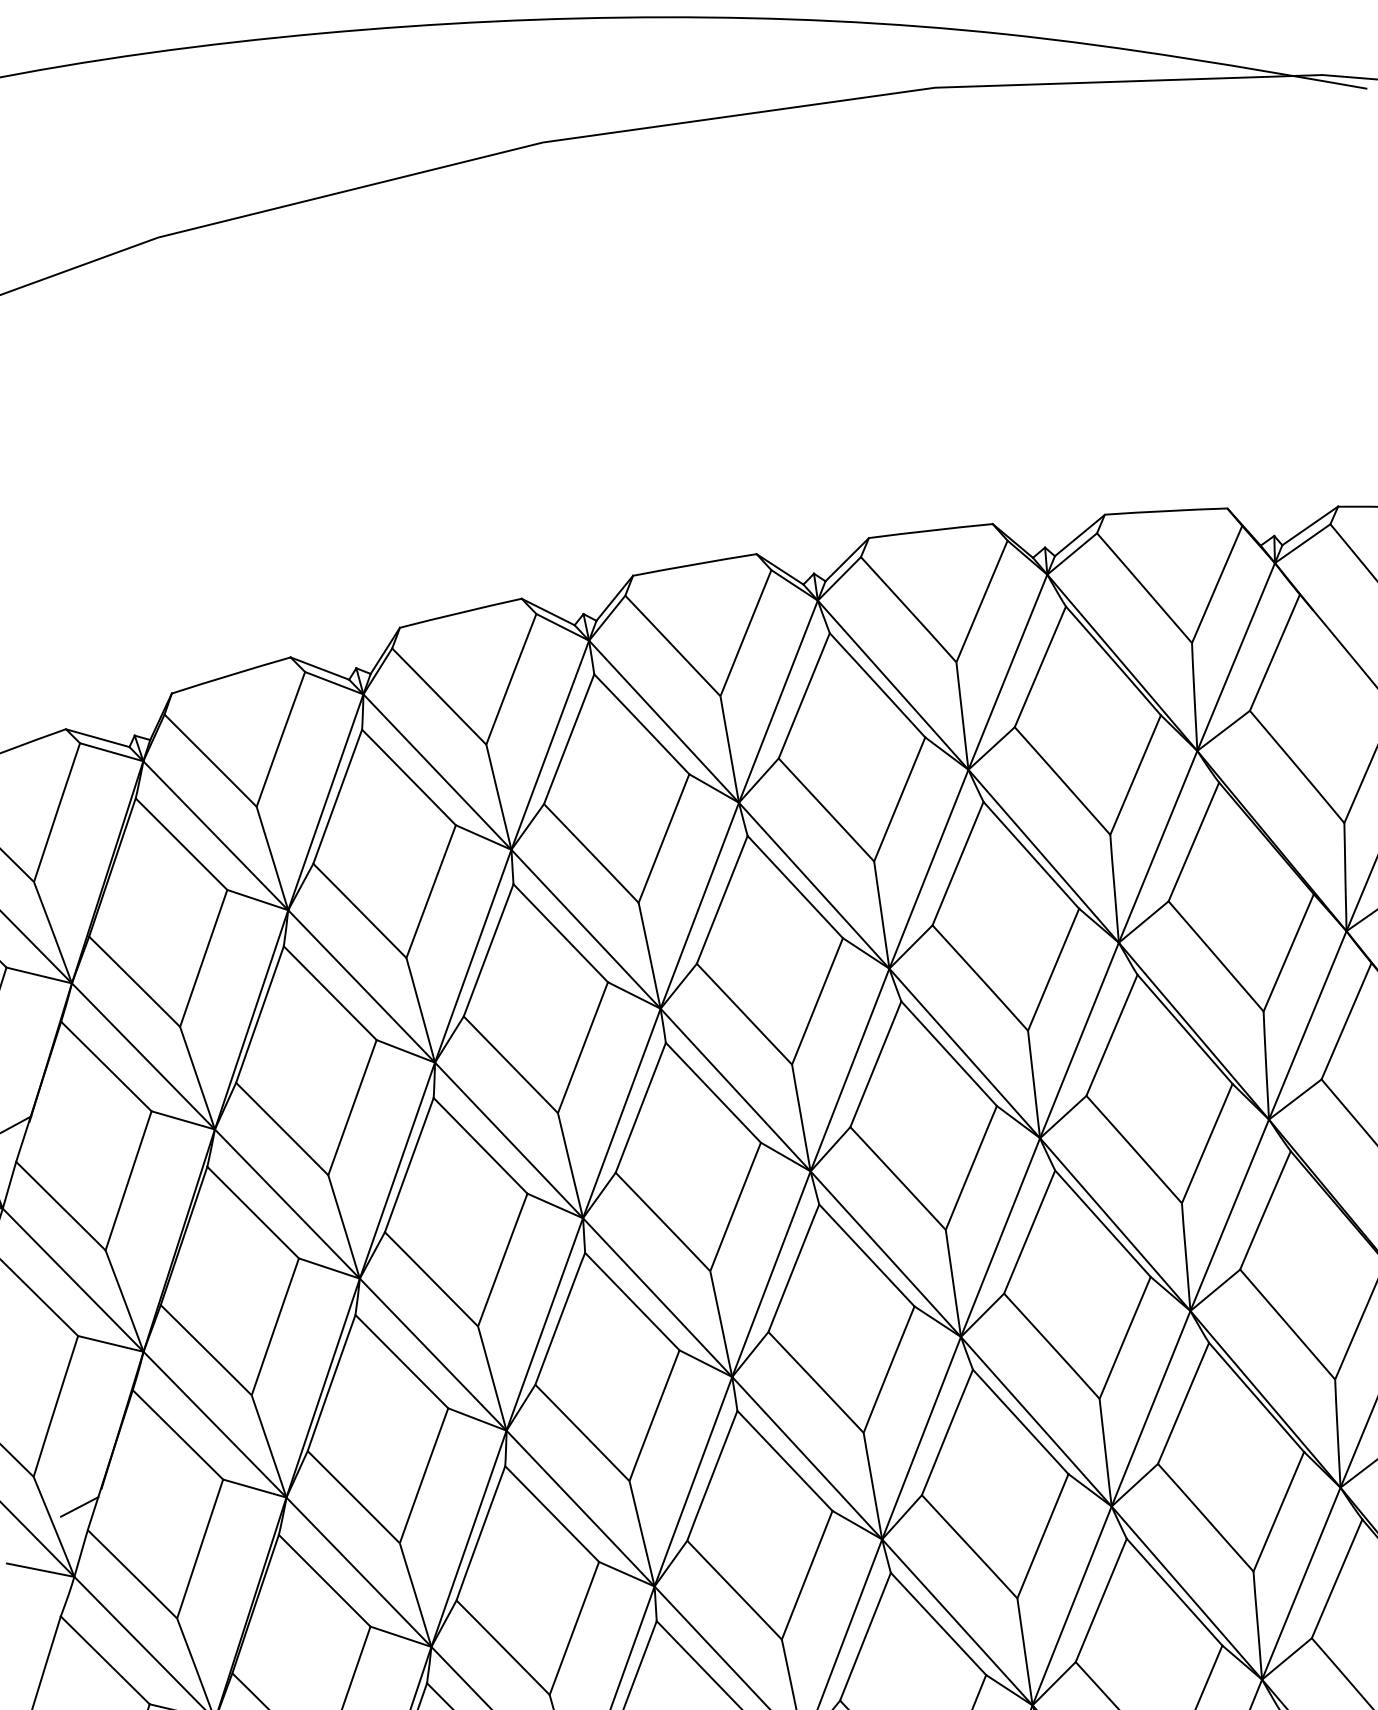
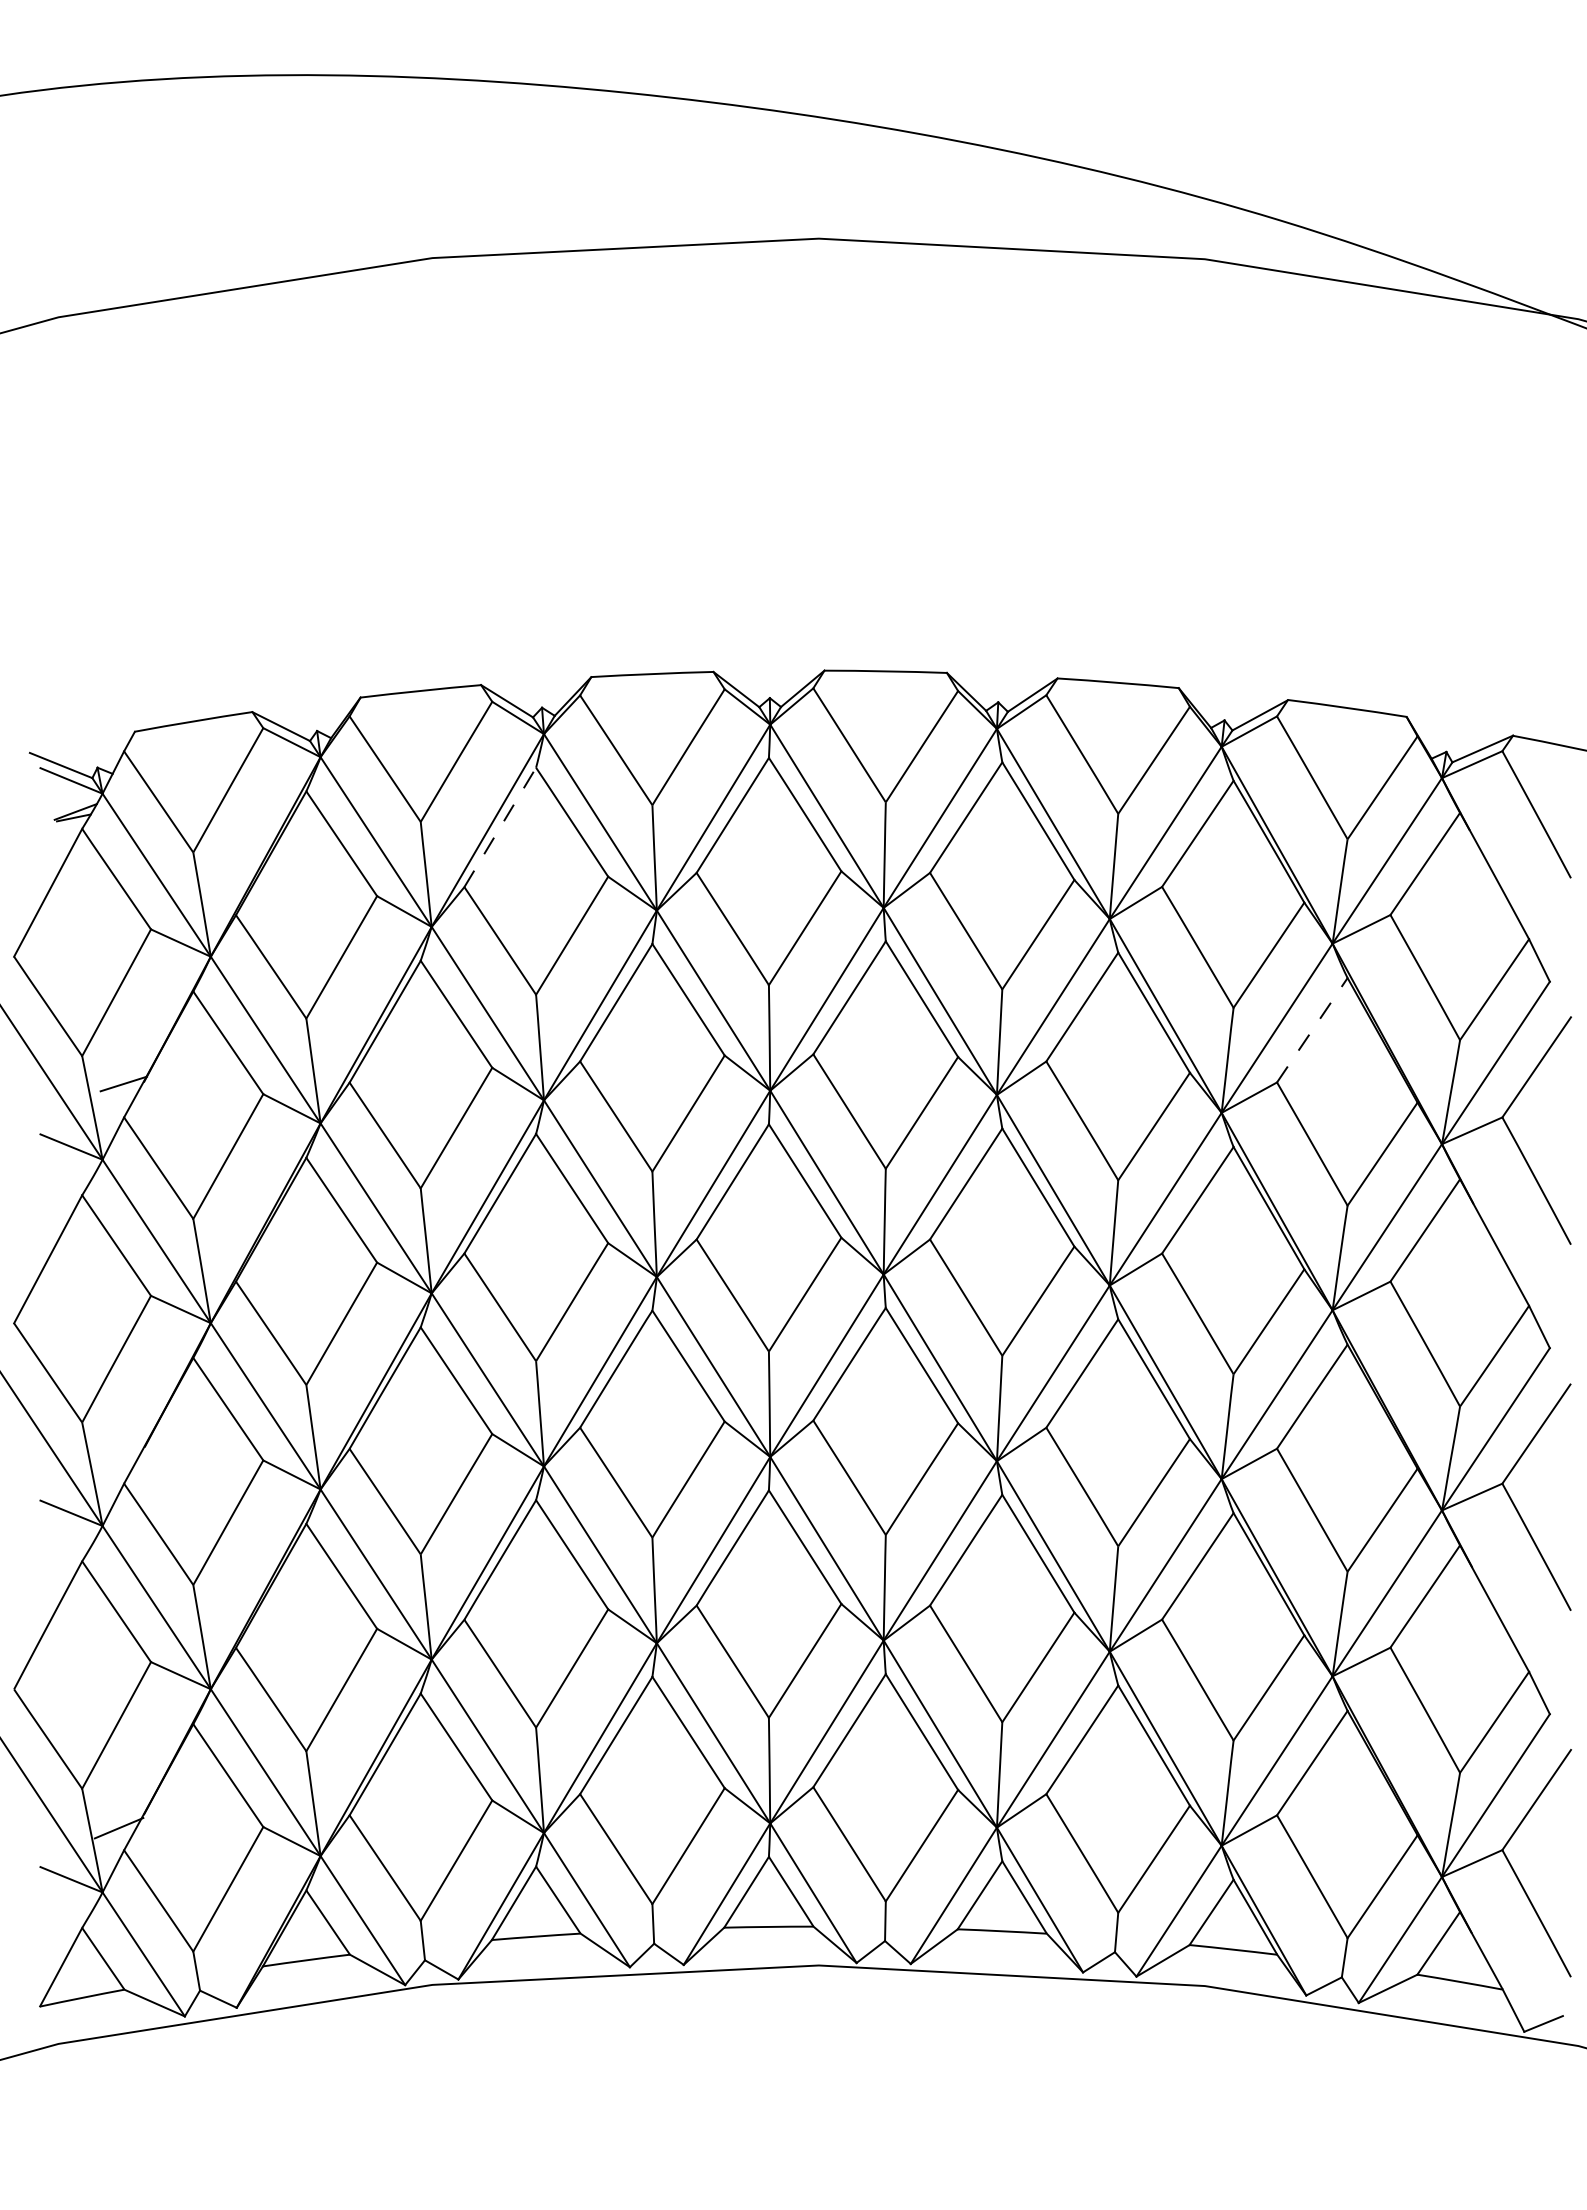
line: (337, 796) -> (500, 827), solid -> dashed
line: (1193, 841) -> (1312, 1029), solid -> dashed
line: (79, 1506) -> (120, 1459), removed

